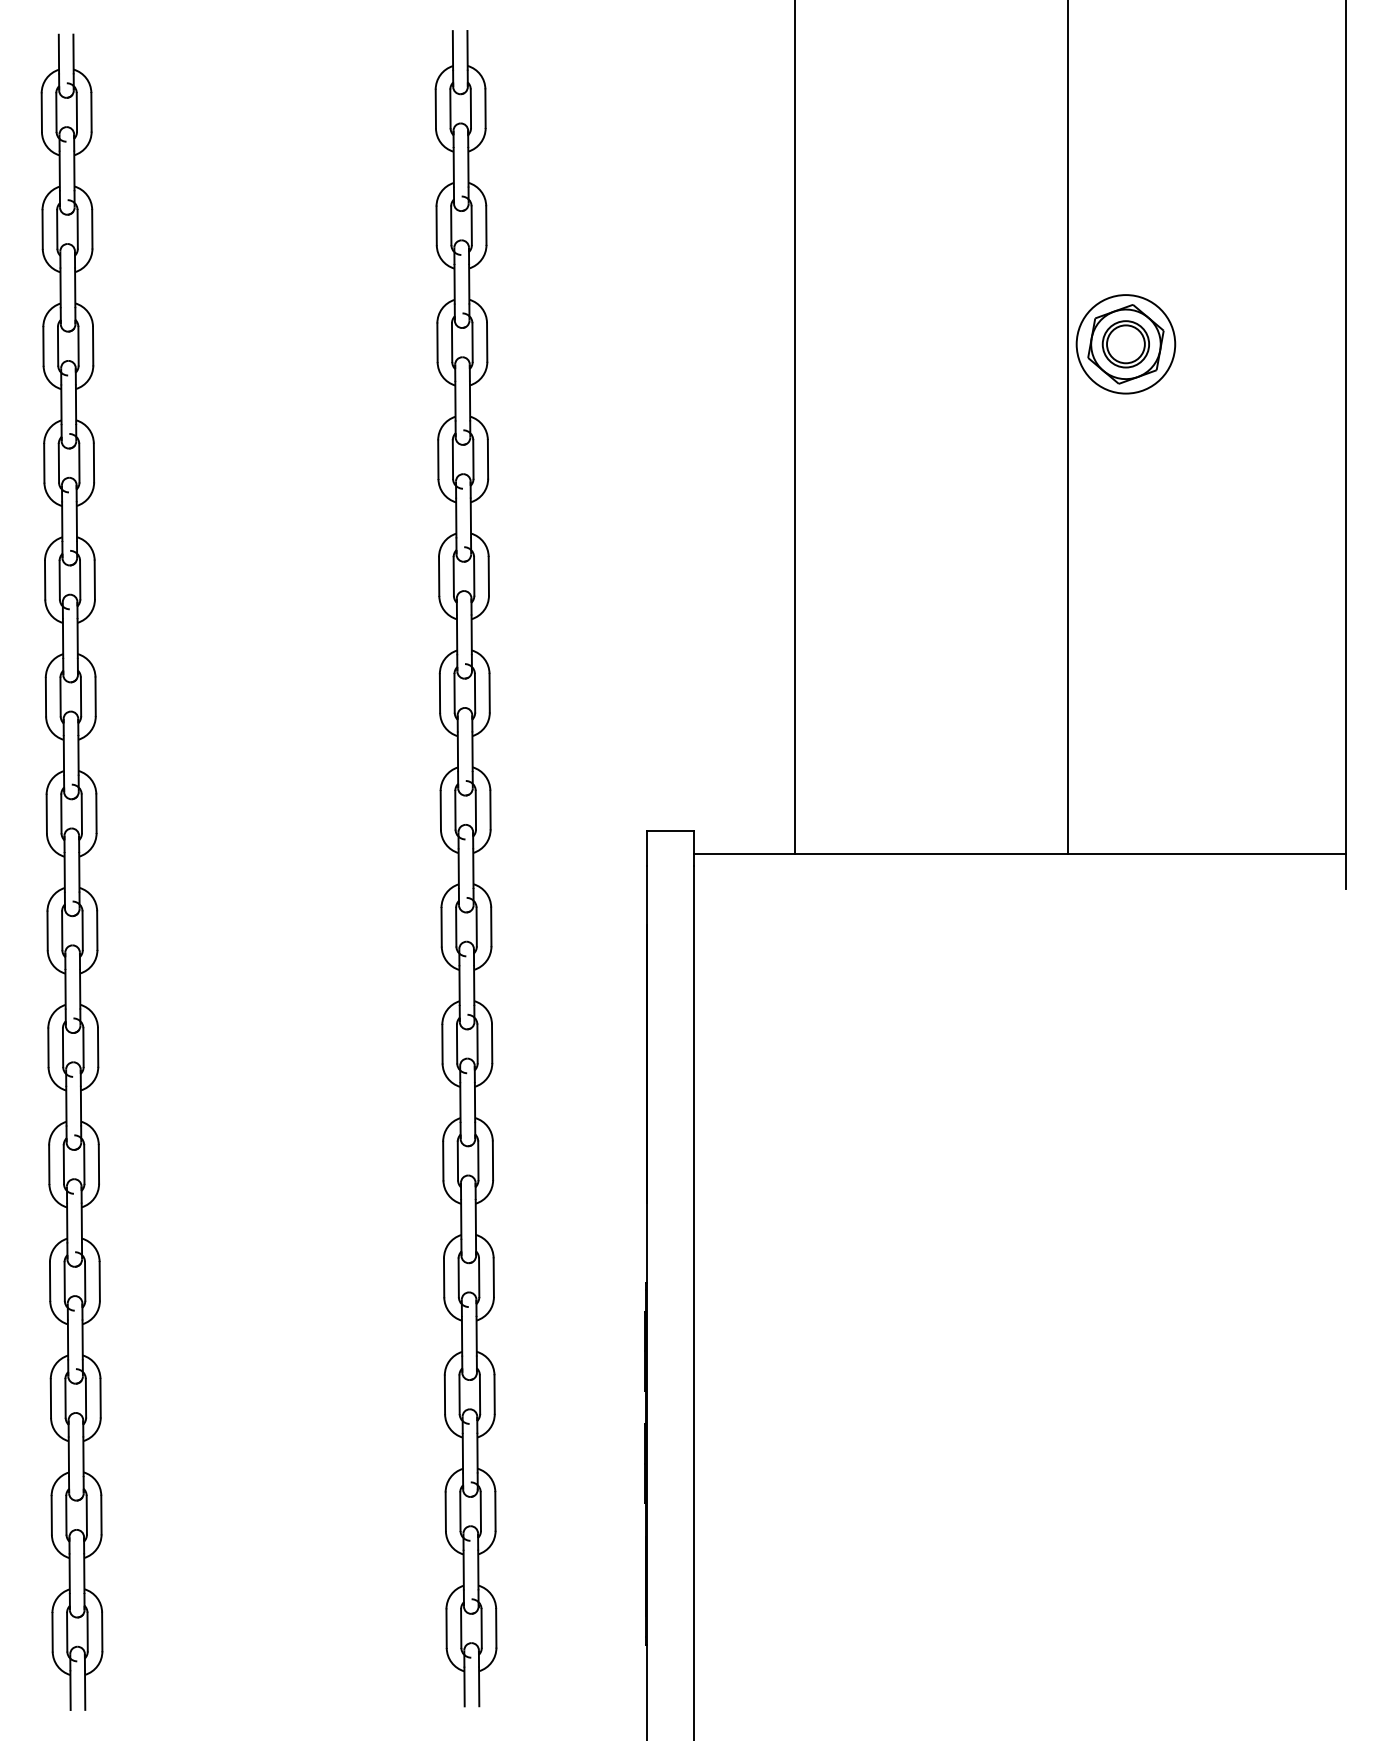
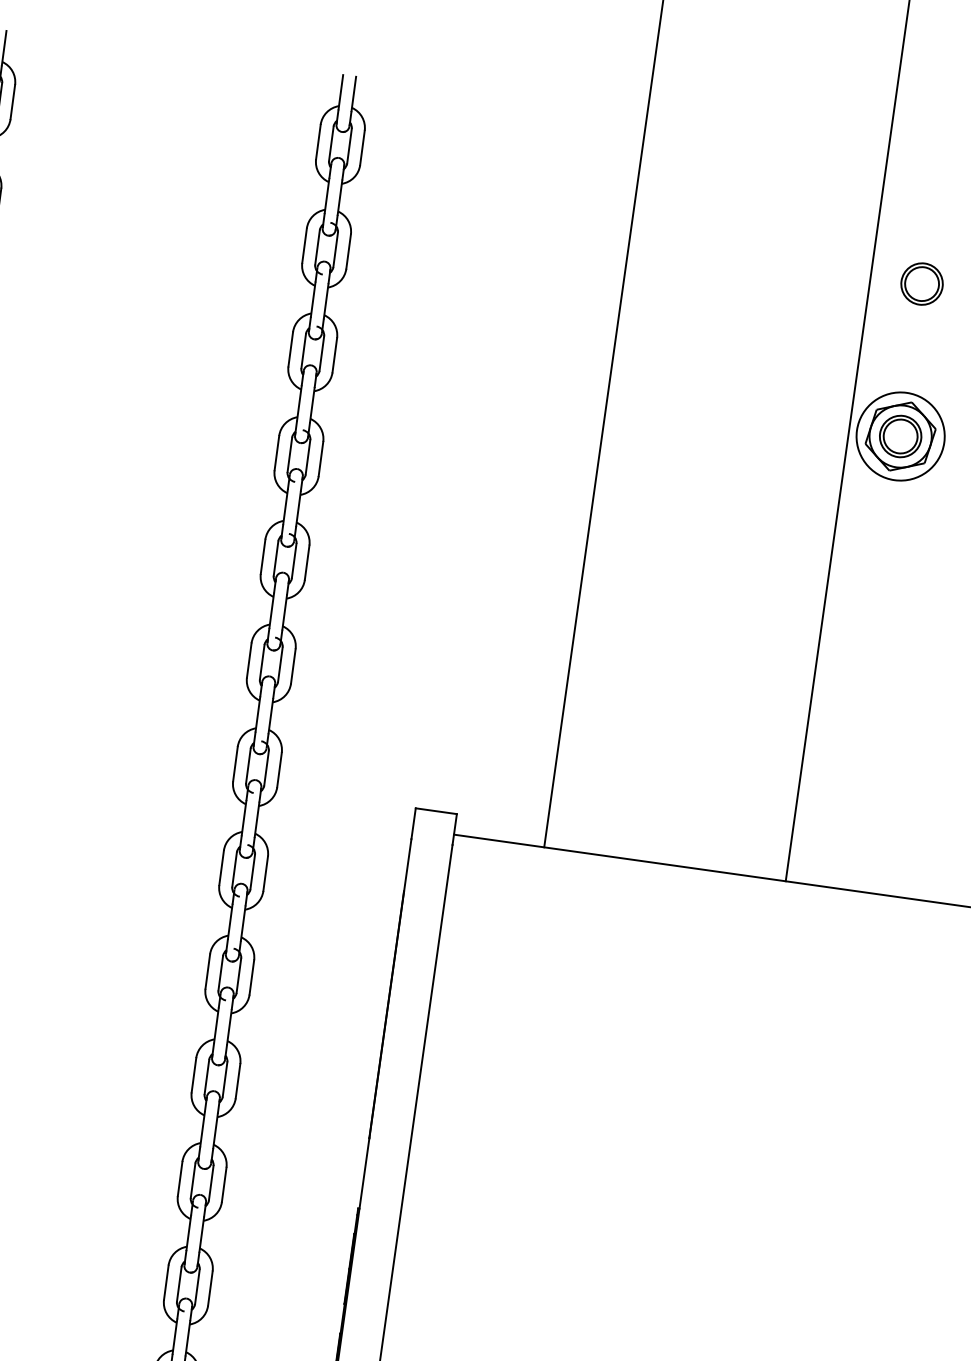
part: (1125, 172) -> (921, 284), added

